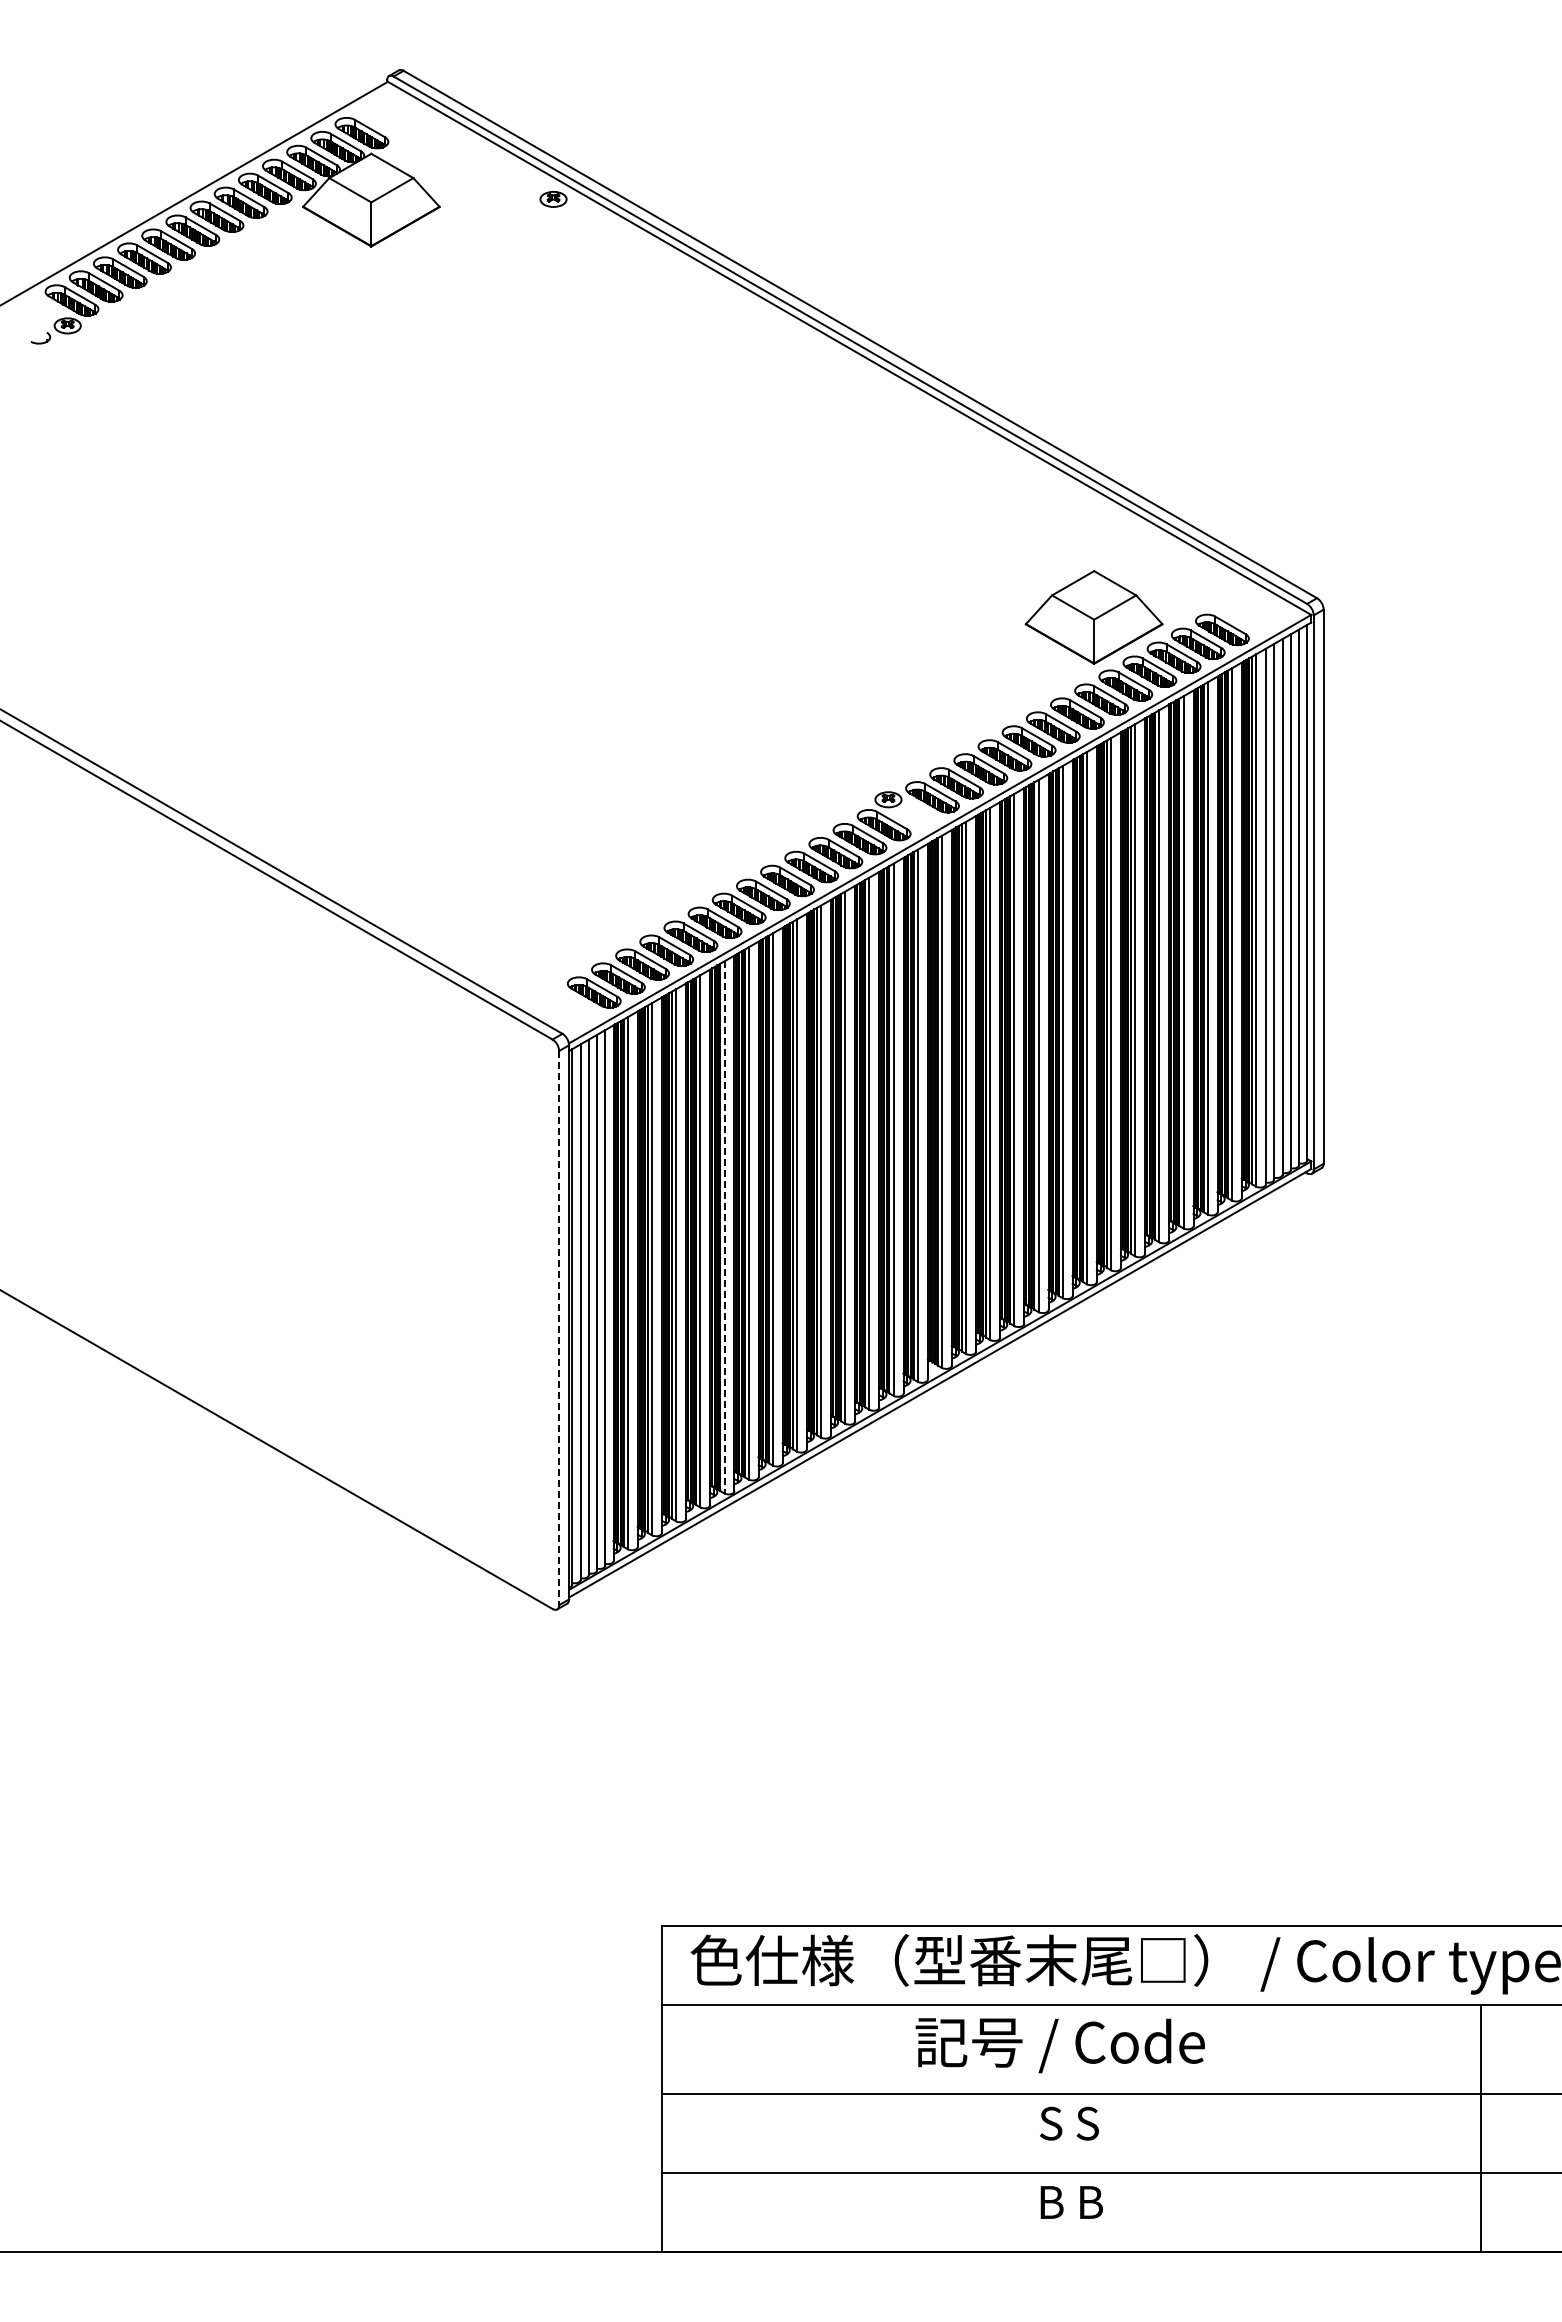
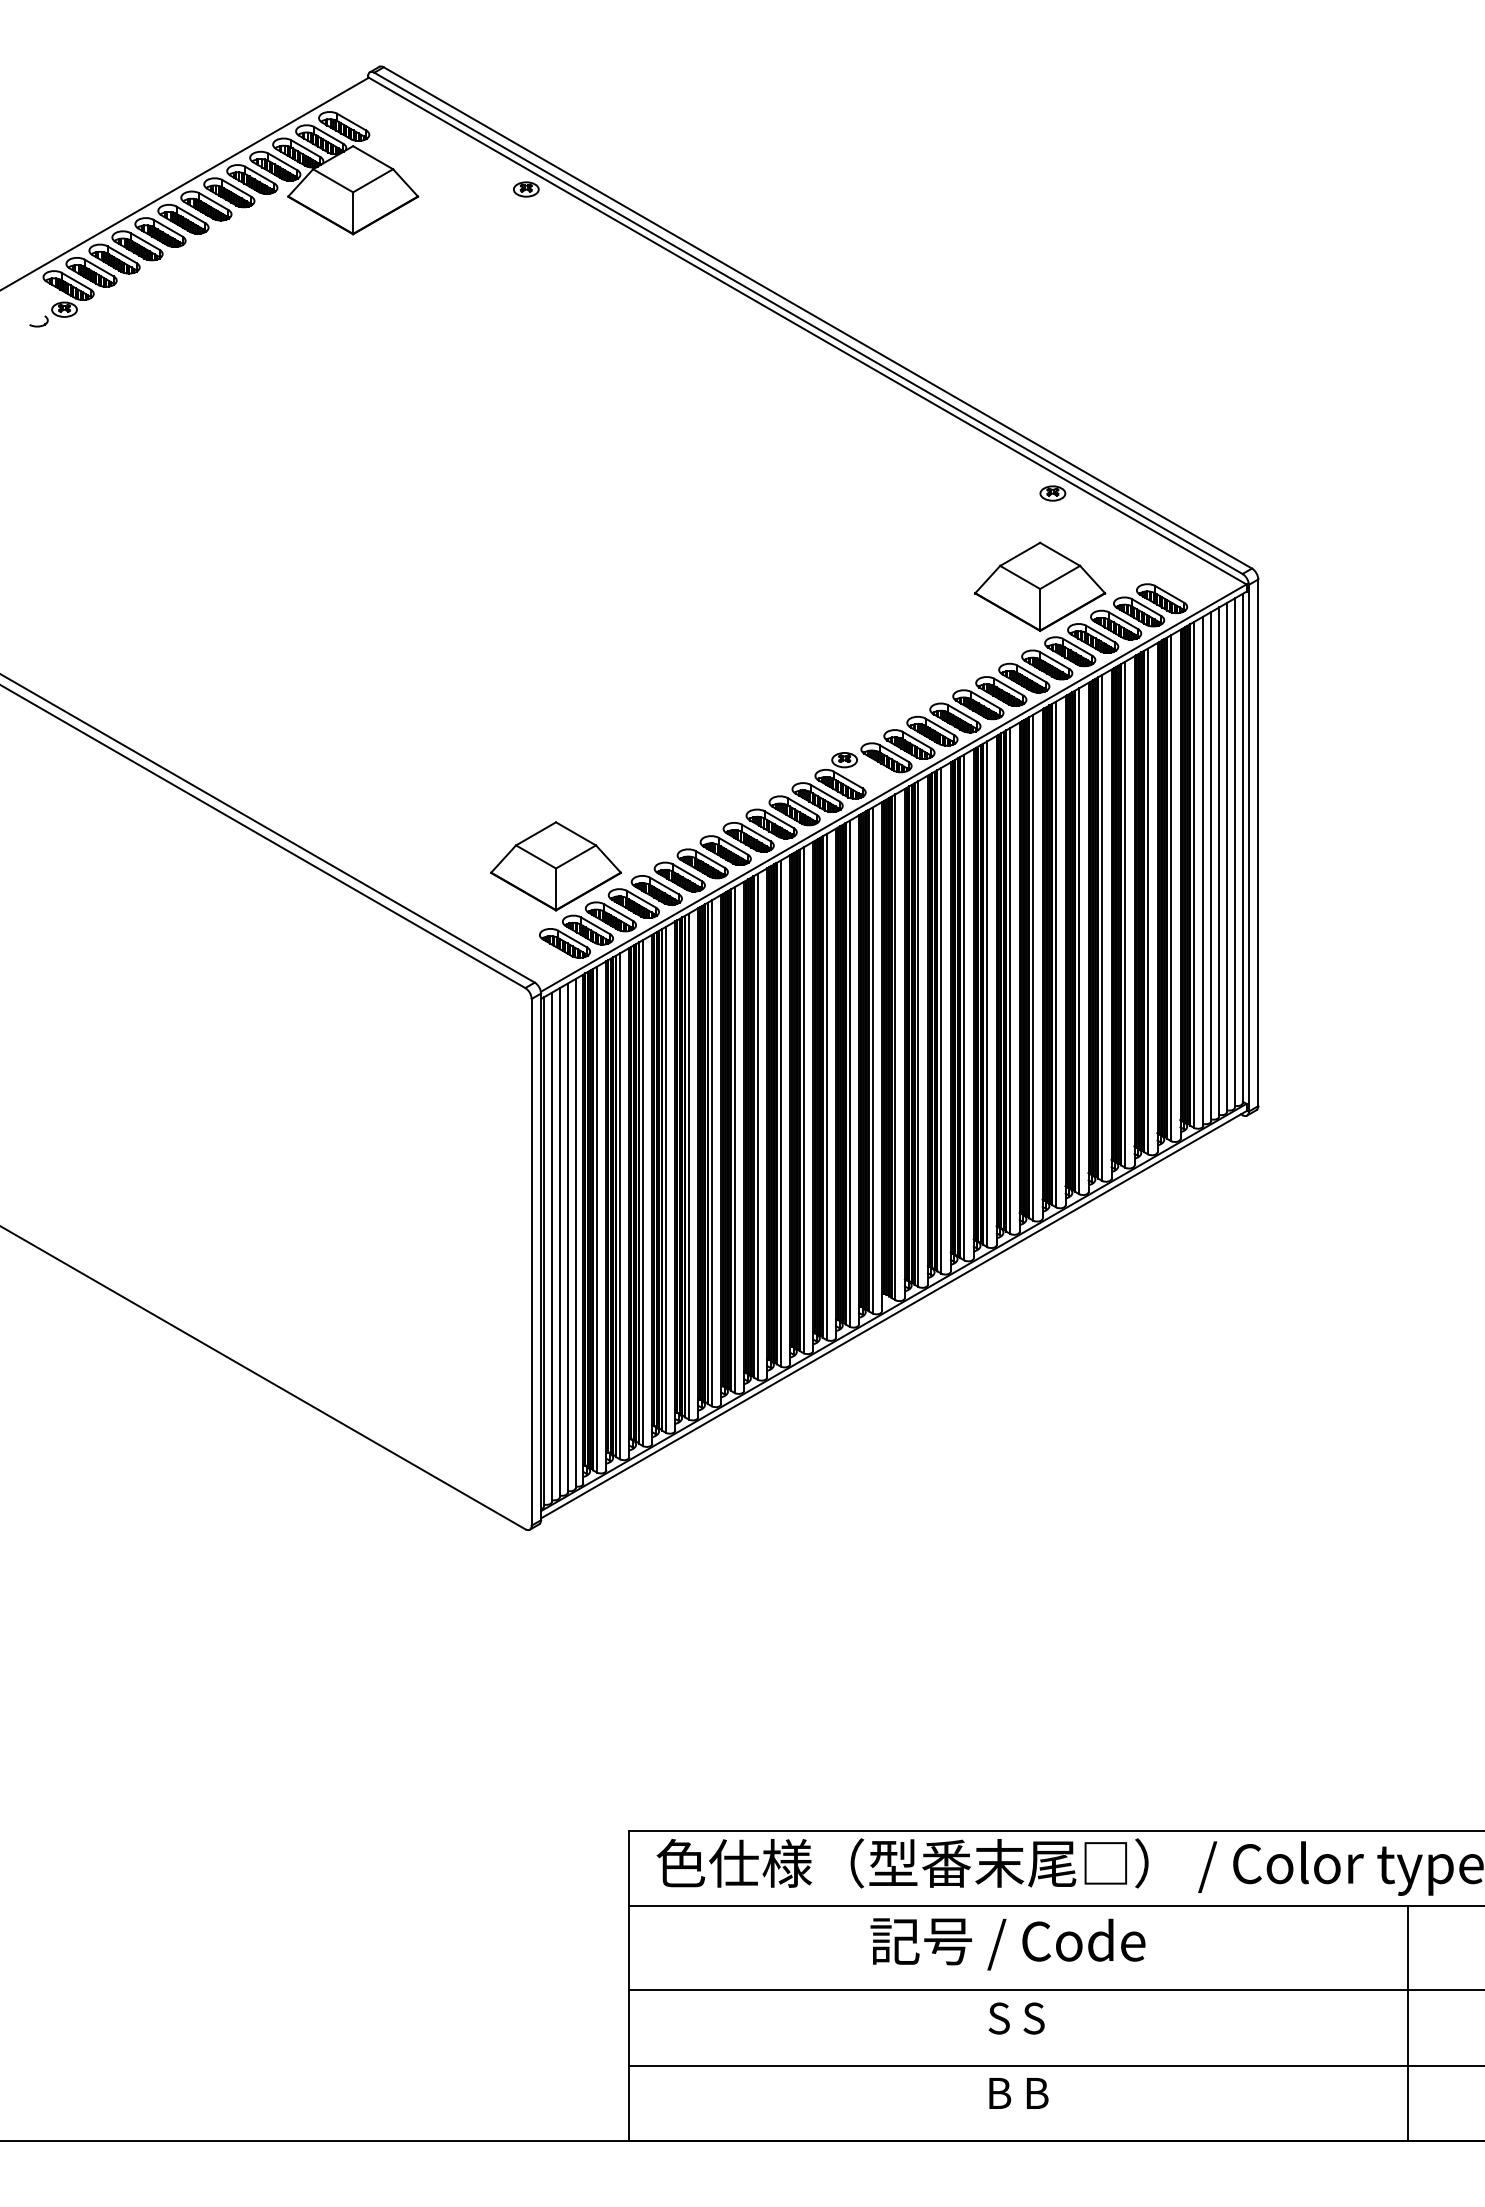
part: (1107, 518) -> (1052, 492), added
part: (584, 911) -> (555, 866), added
line: (724, 1227) -> (688, 1166), dashed -> solid
line: (559, 1328) -> (531, 1262), dashed -> solid

